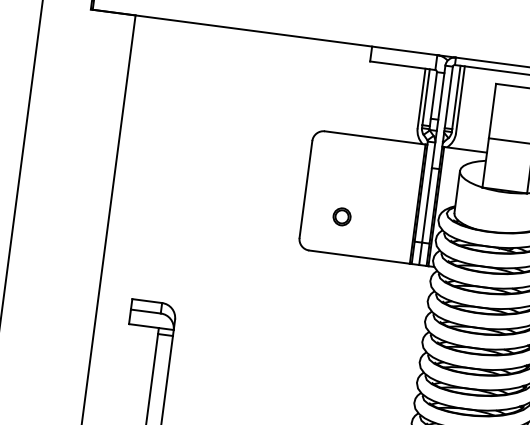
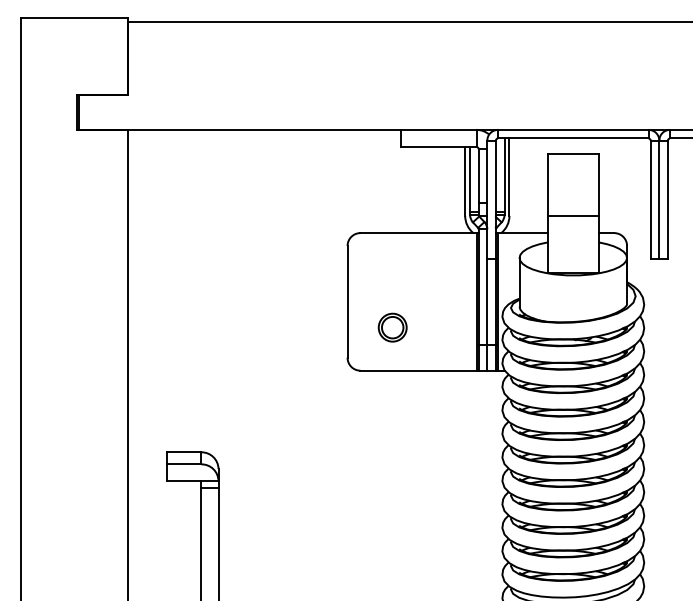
part: (341, 216) -> (392, 327), size x1.43

